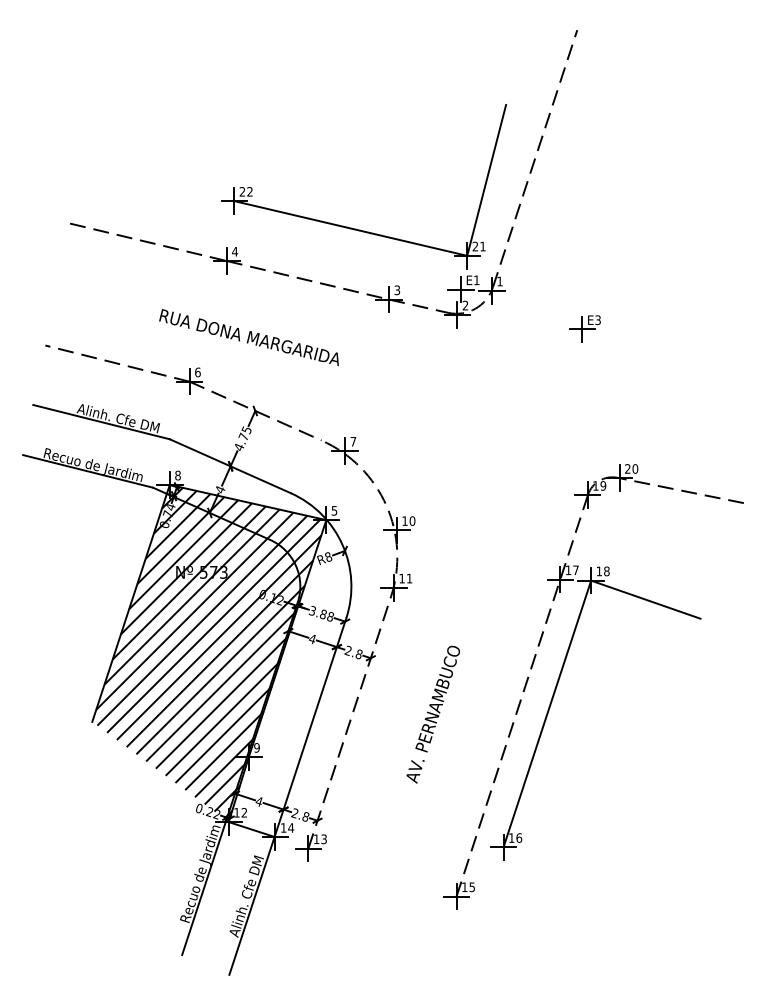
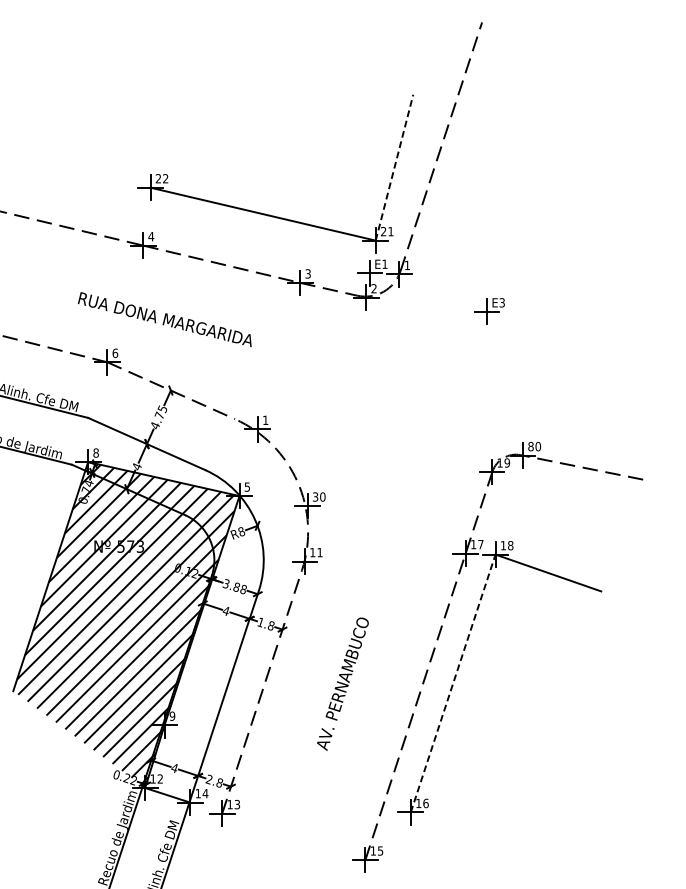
line: (486, 180) -> (394, 167), solid -> dashed
text: (353, 441) -> (265, 420), 7 -> 1
text: (627, 468) -> (530, 446), 20 -> 80
text: (404, 520) -> (315, 496), 10 -> 30
text: (347, 649) -> (259, 621), 2.8 -> 1.8
line: (547, 713) -> (453, 683), solid -> dashed

